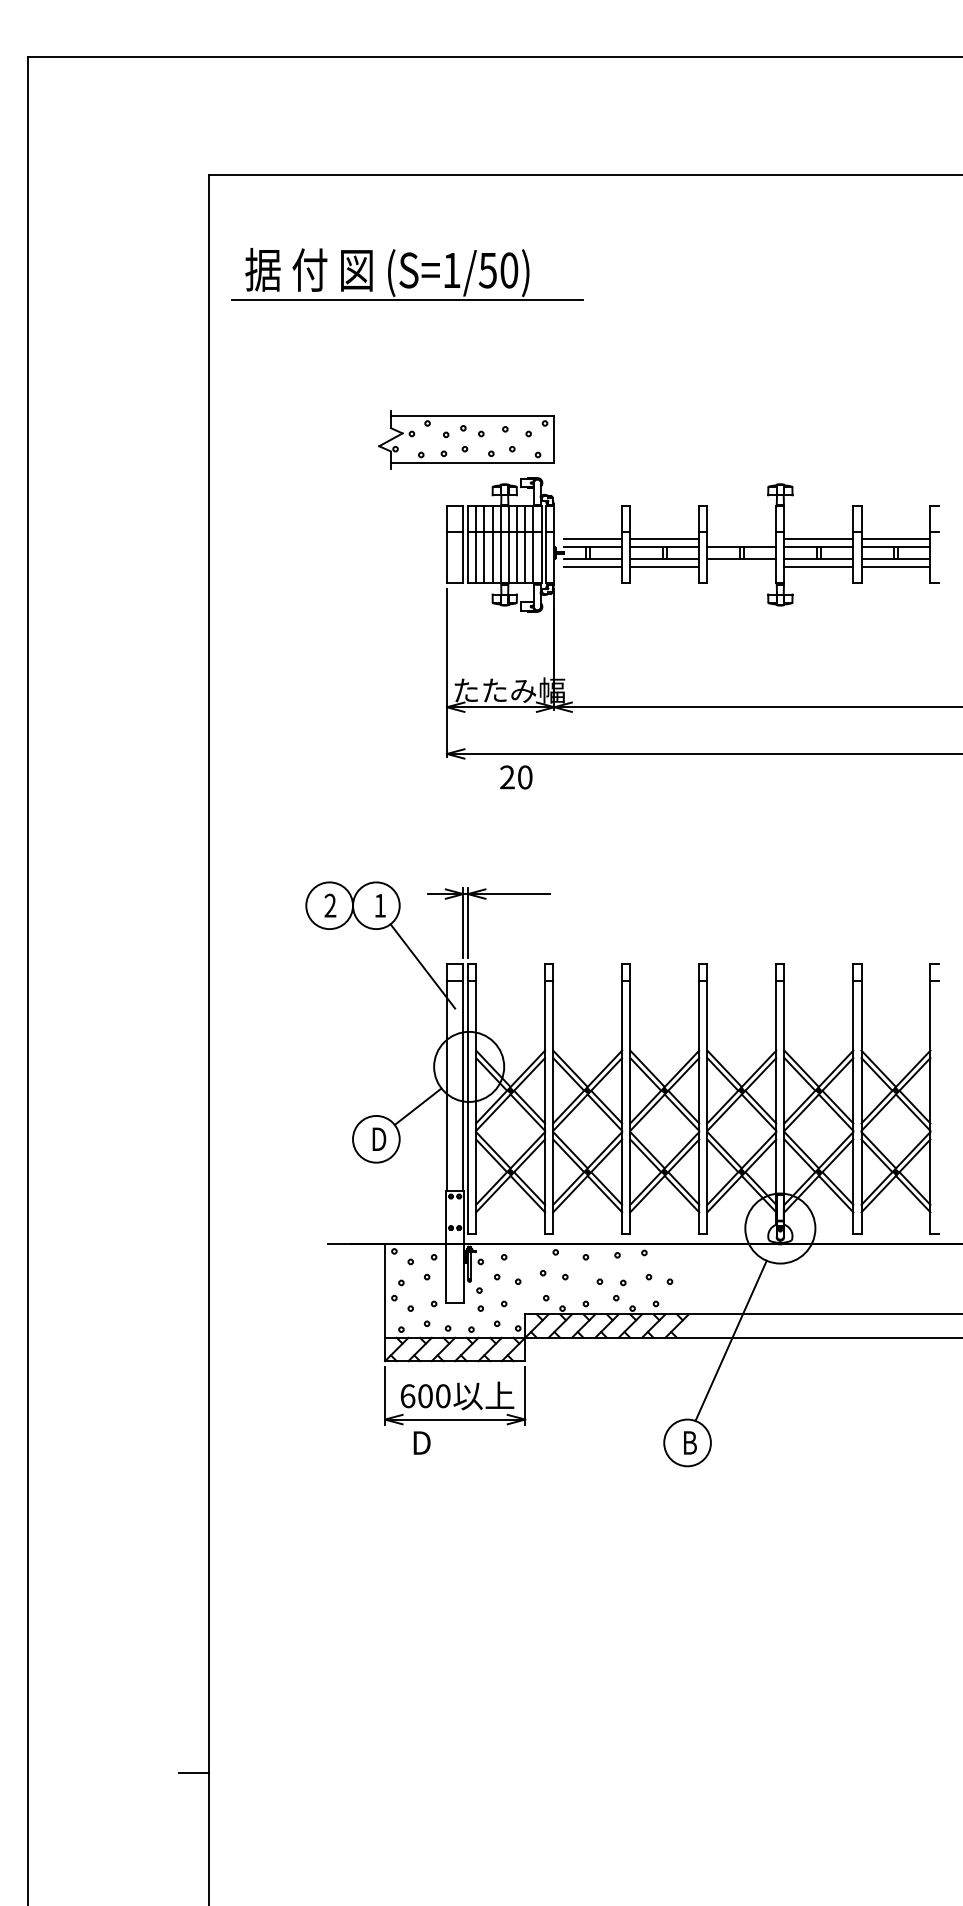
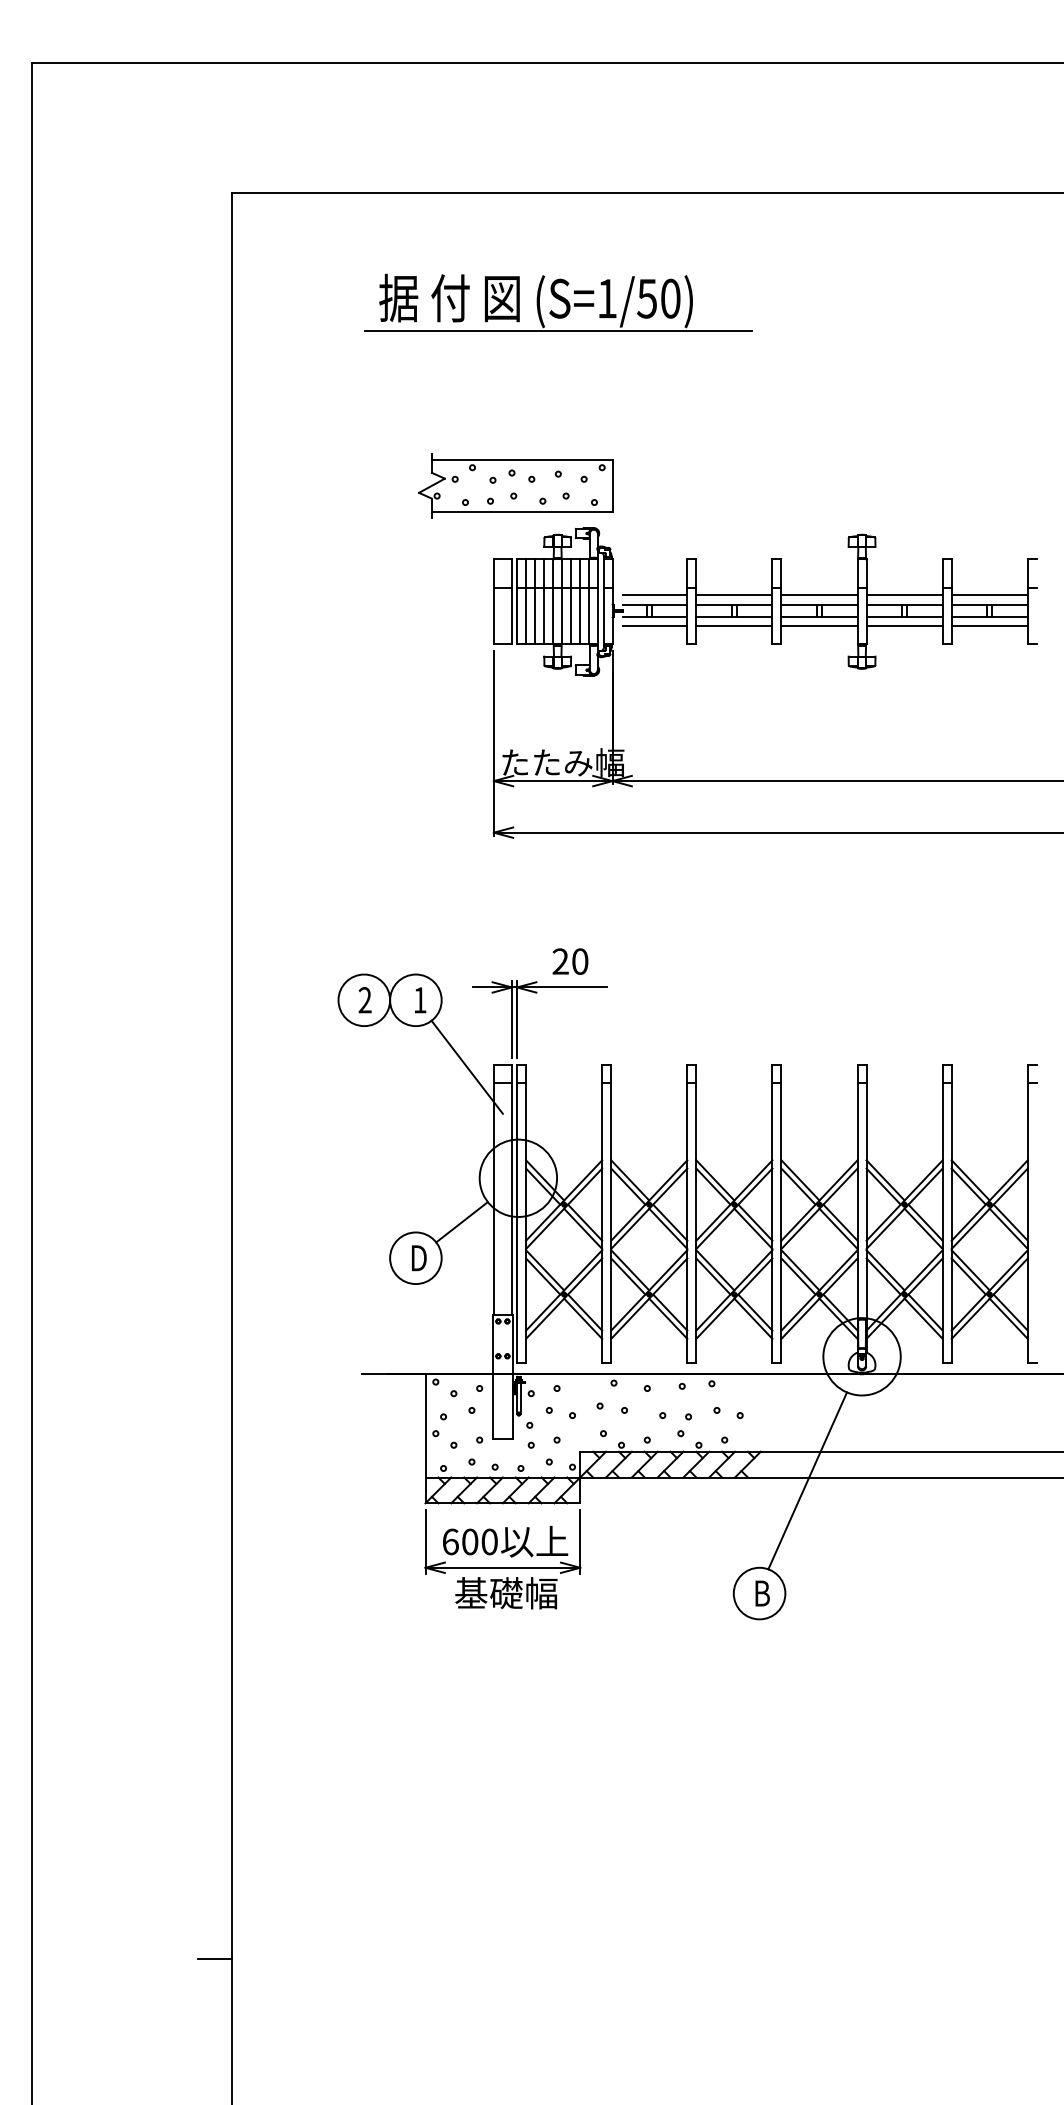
part: (407, 273) -> (558, 302), moved
line: (741, 539) -> (819, 595), added
line: (741, 567) -> (819, 626), added
text: (516, 777) -> (570, 961), moved
text: (458, 1442) -> (506, 1593), D -> 基礎幅

